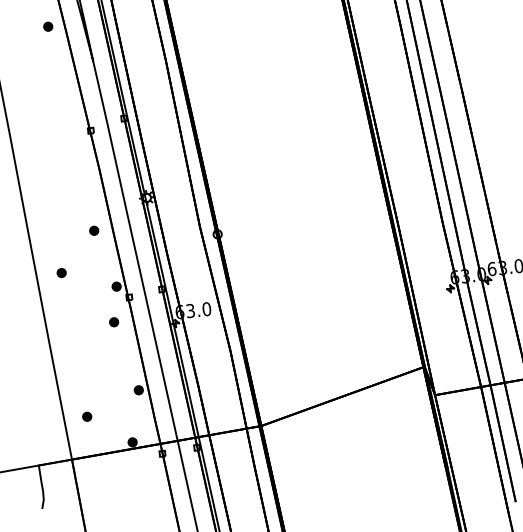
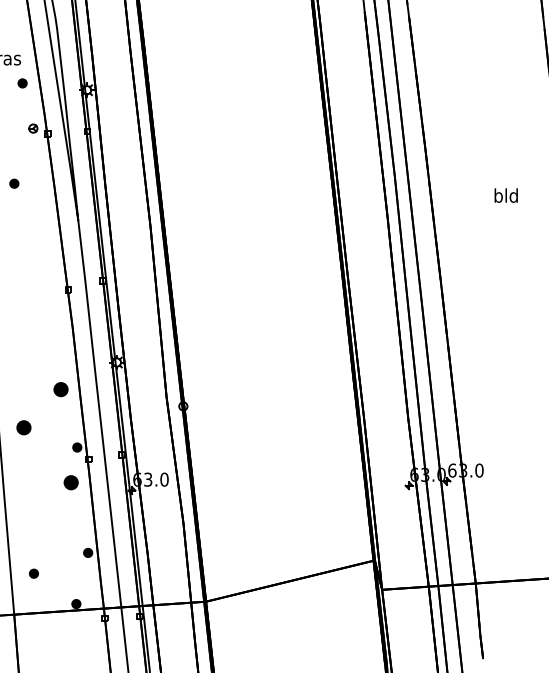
part: (48, 26) -> (14, 183), moved
part: (93, 230) -> (60, 389), size x1.6
part: (62, 273) -> (24, 428), size x1.6
part: (113, 322) -> (70, 482), size x1.6

